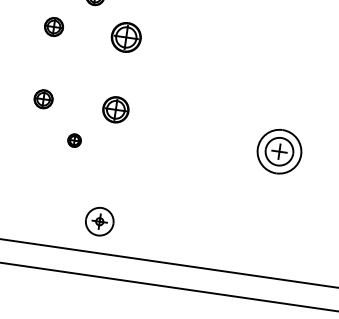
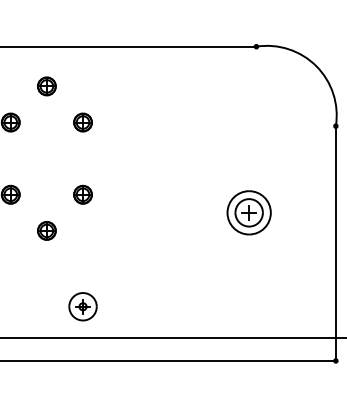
part: (125, 37) -> (82, 122), size x0.62
part: (115, 109) -> (82, 194), size x0.71
part: (74, 140) -> (46, 230), size x1.43

